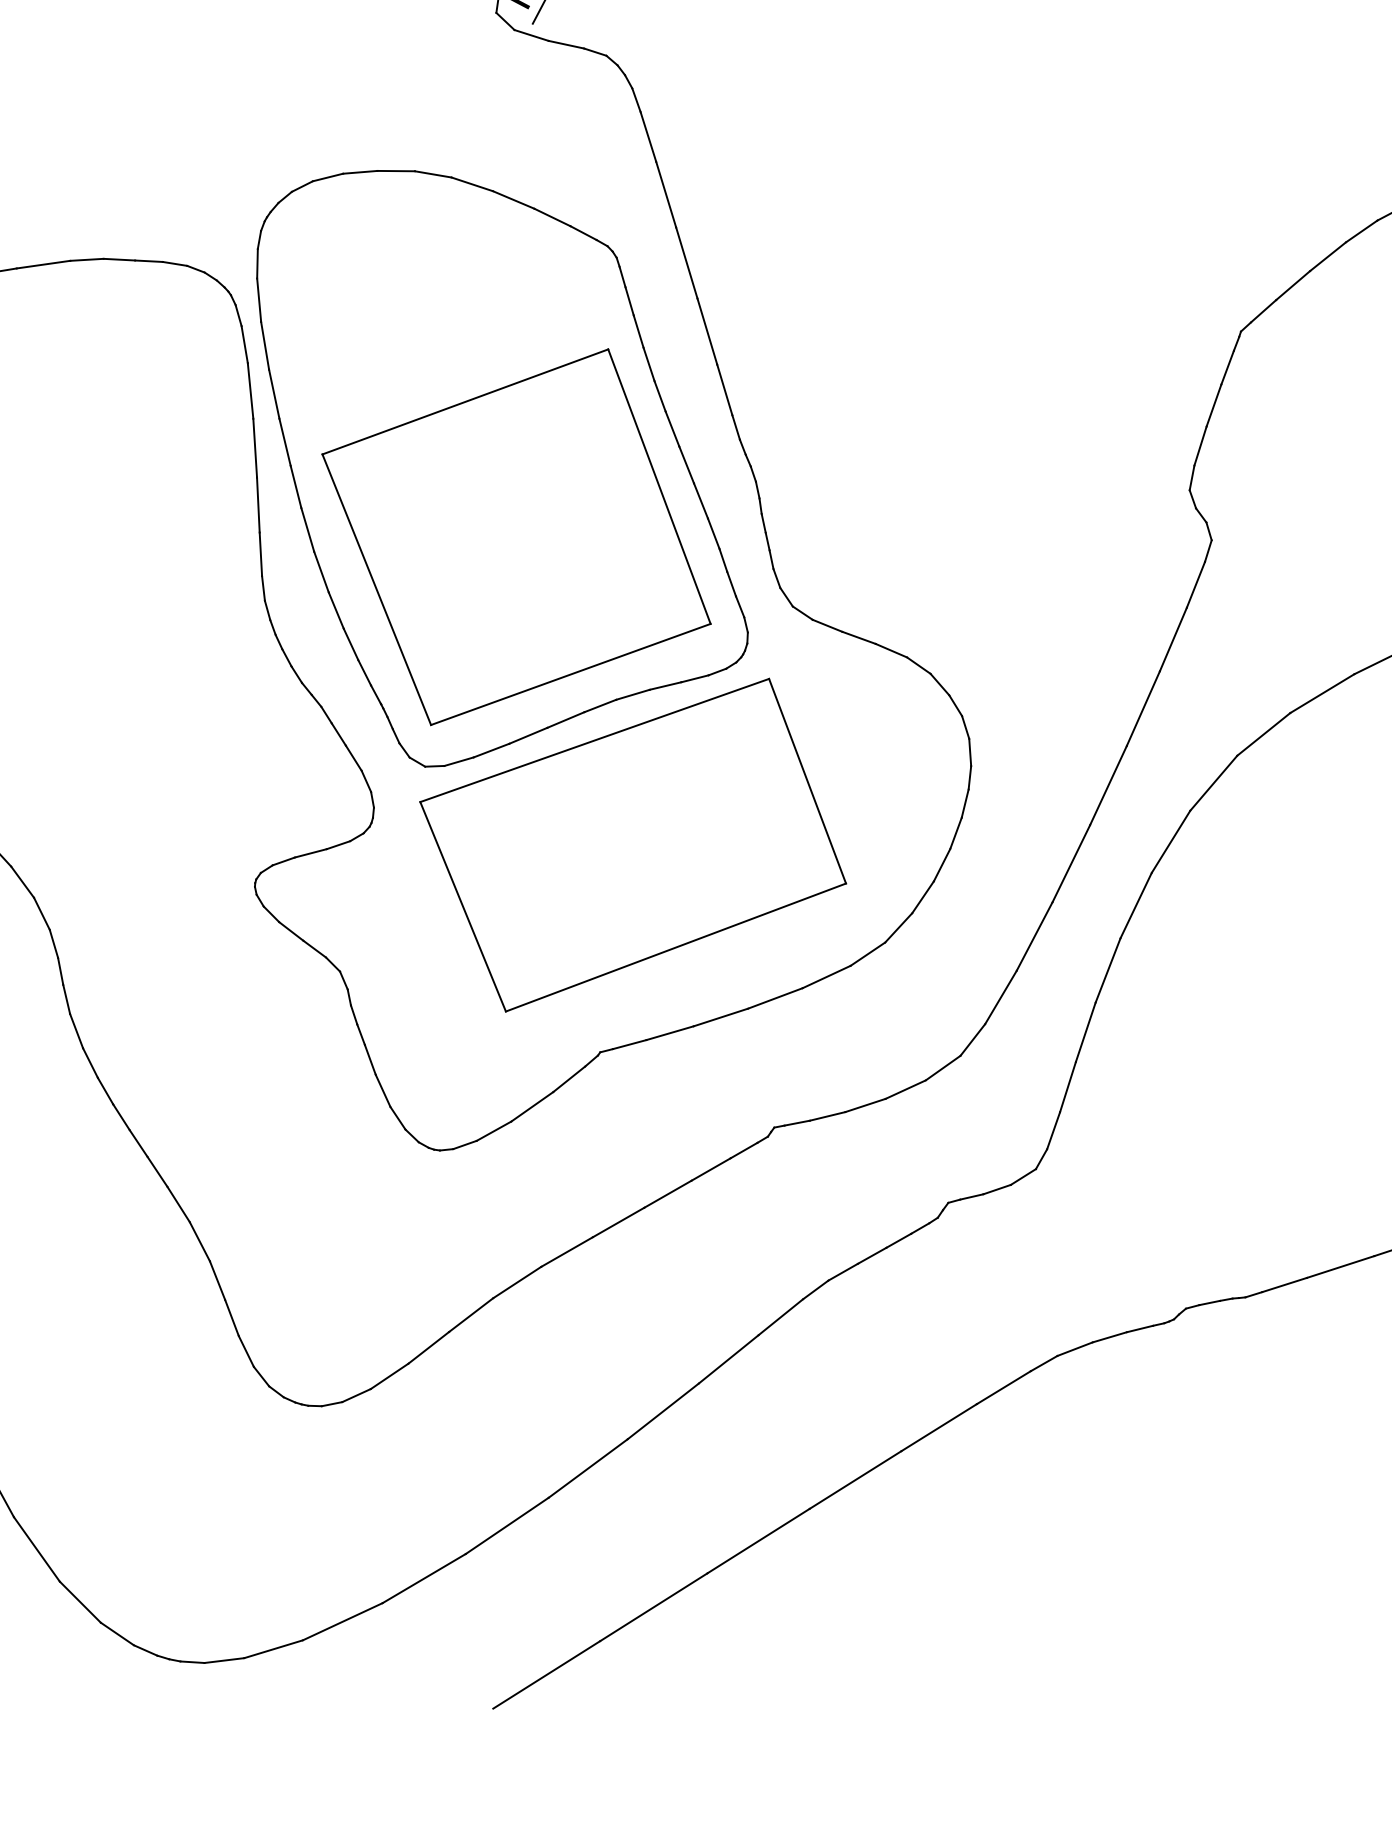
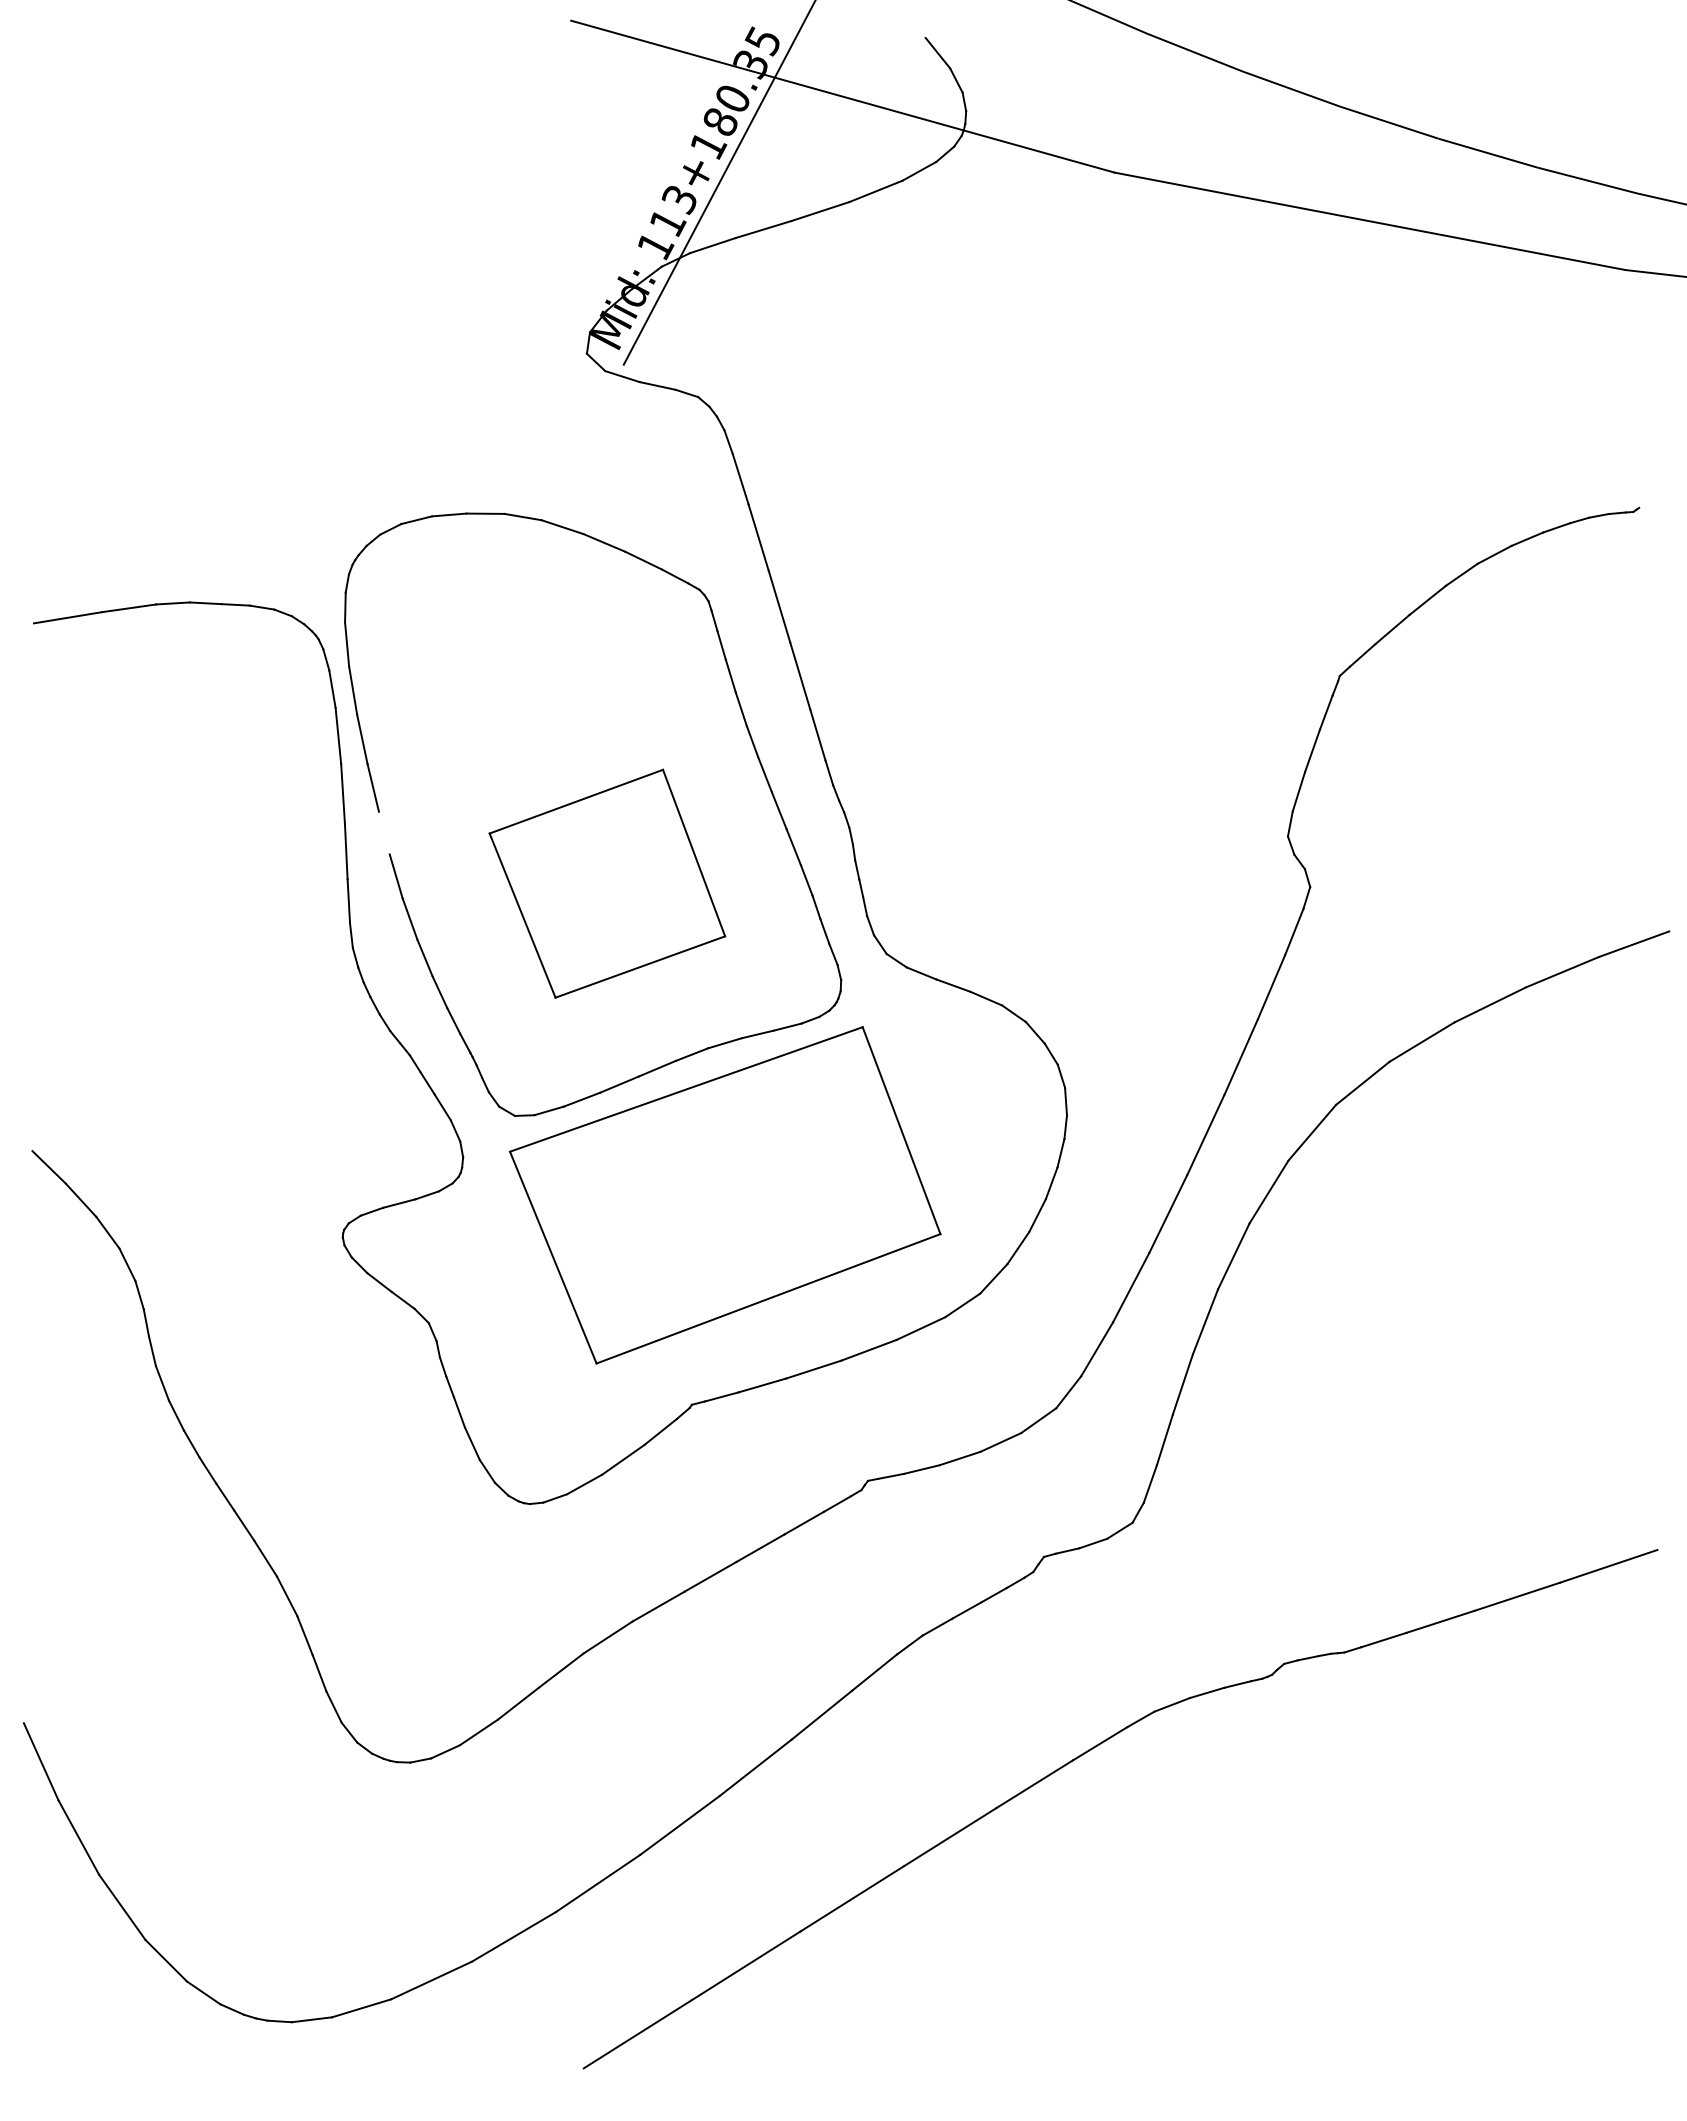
line: (295, 486) -> (383, 832), removed
part: (516, 536) -> (607, 883), size x0.6

